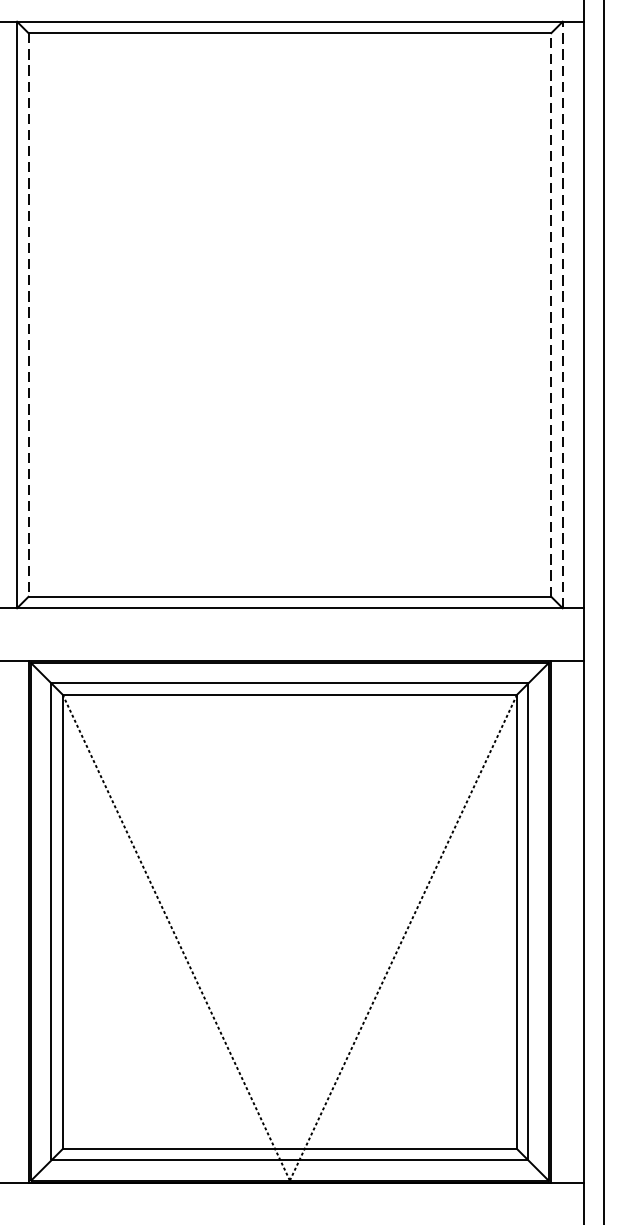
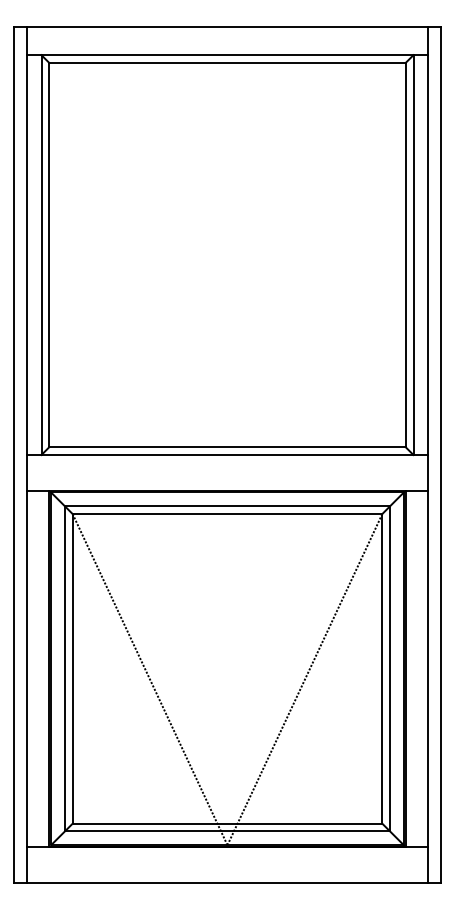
line: (551, 314) -> (405, 254), dashed -> solid
line: (28, 315) -> (49, 255), dashed -> solid
line: (562, 315) -> (413, 255), dashed -> solid

